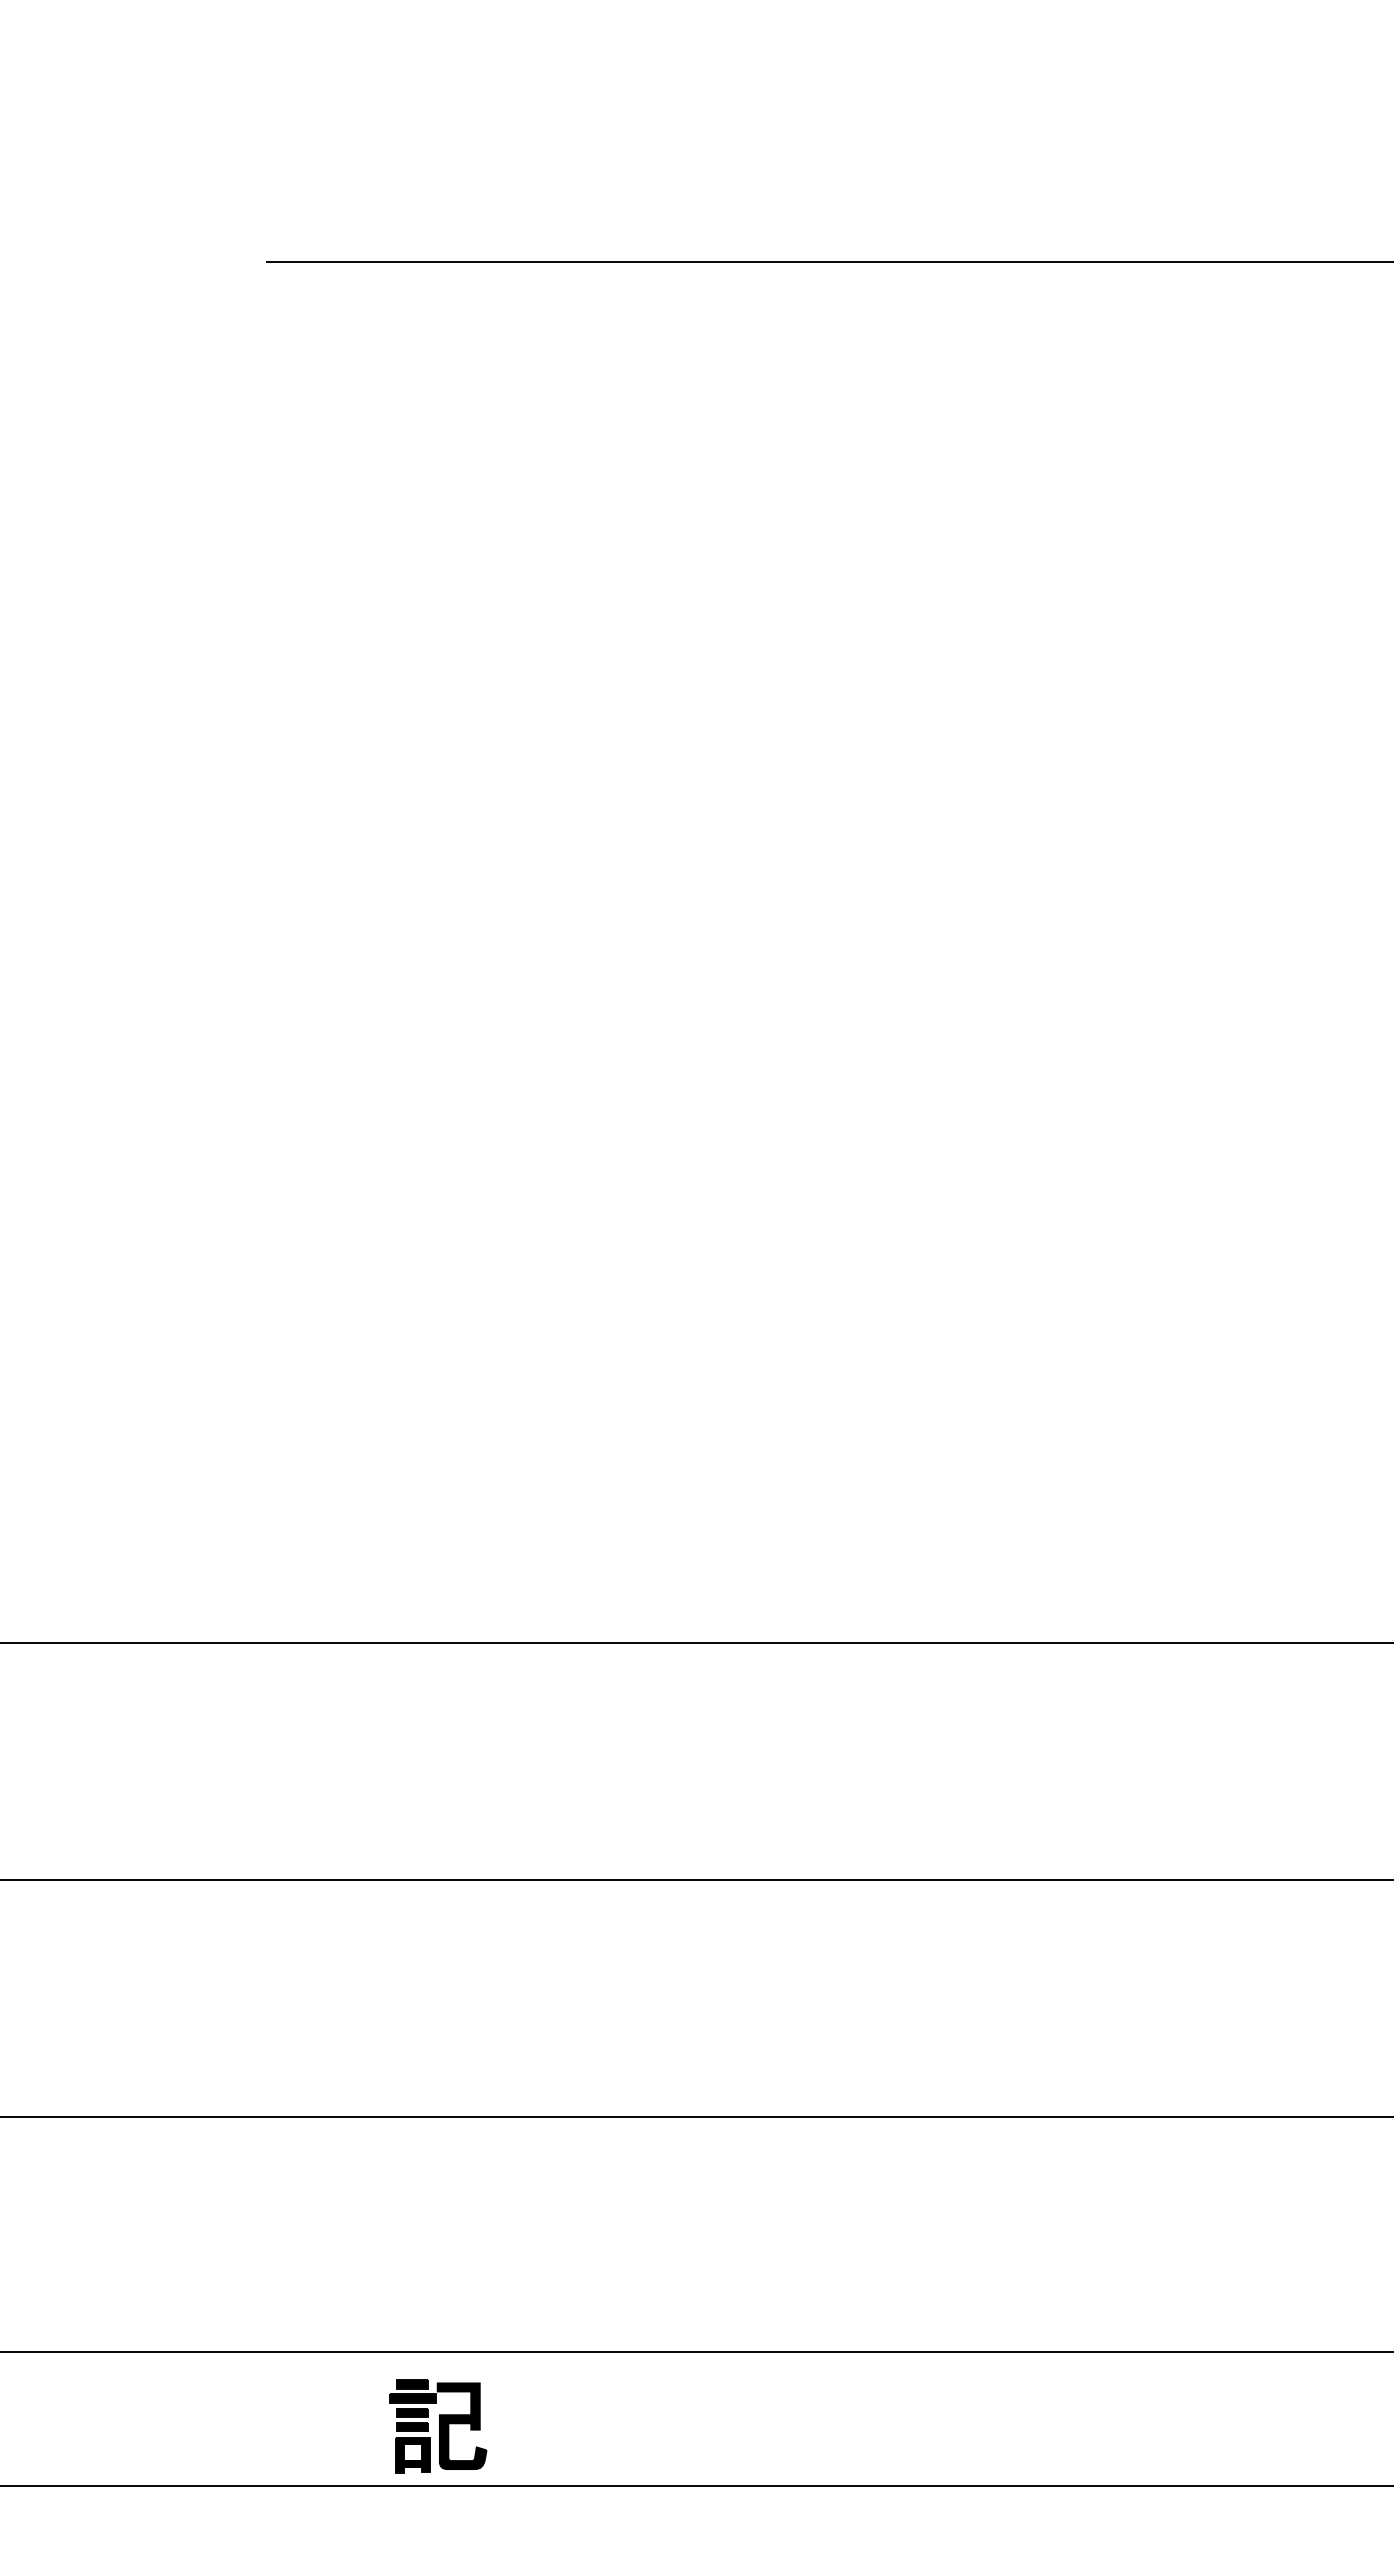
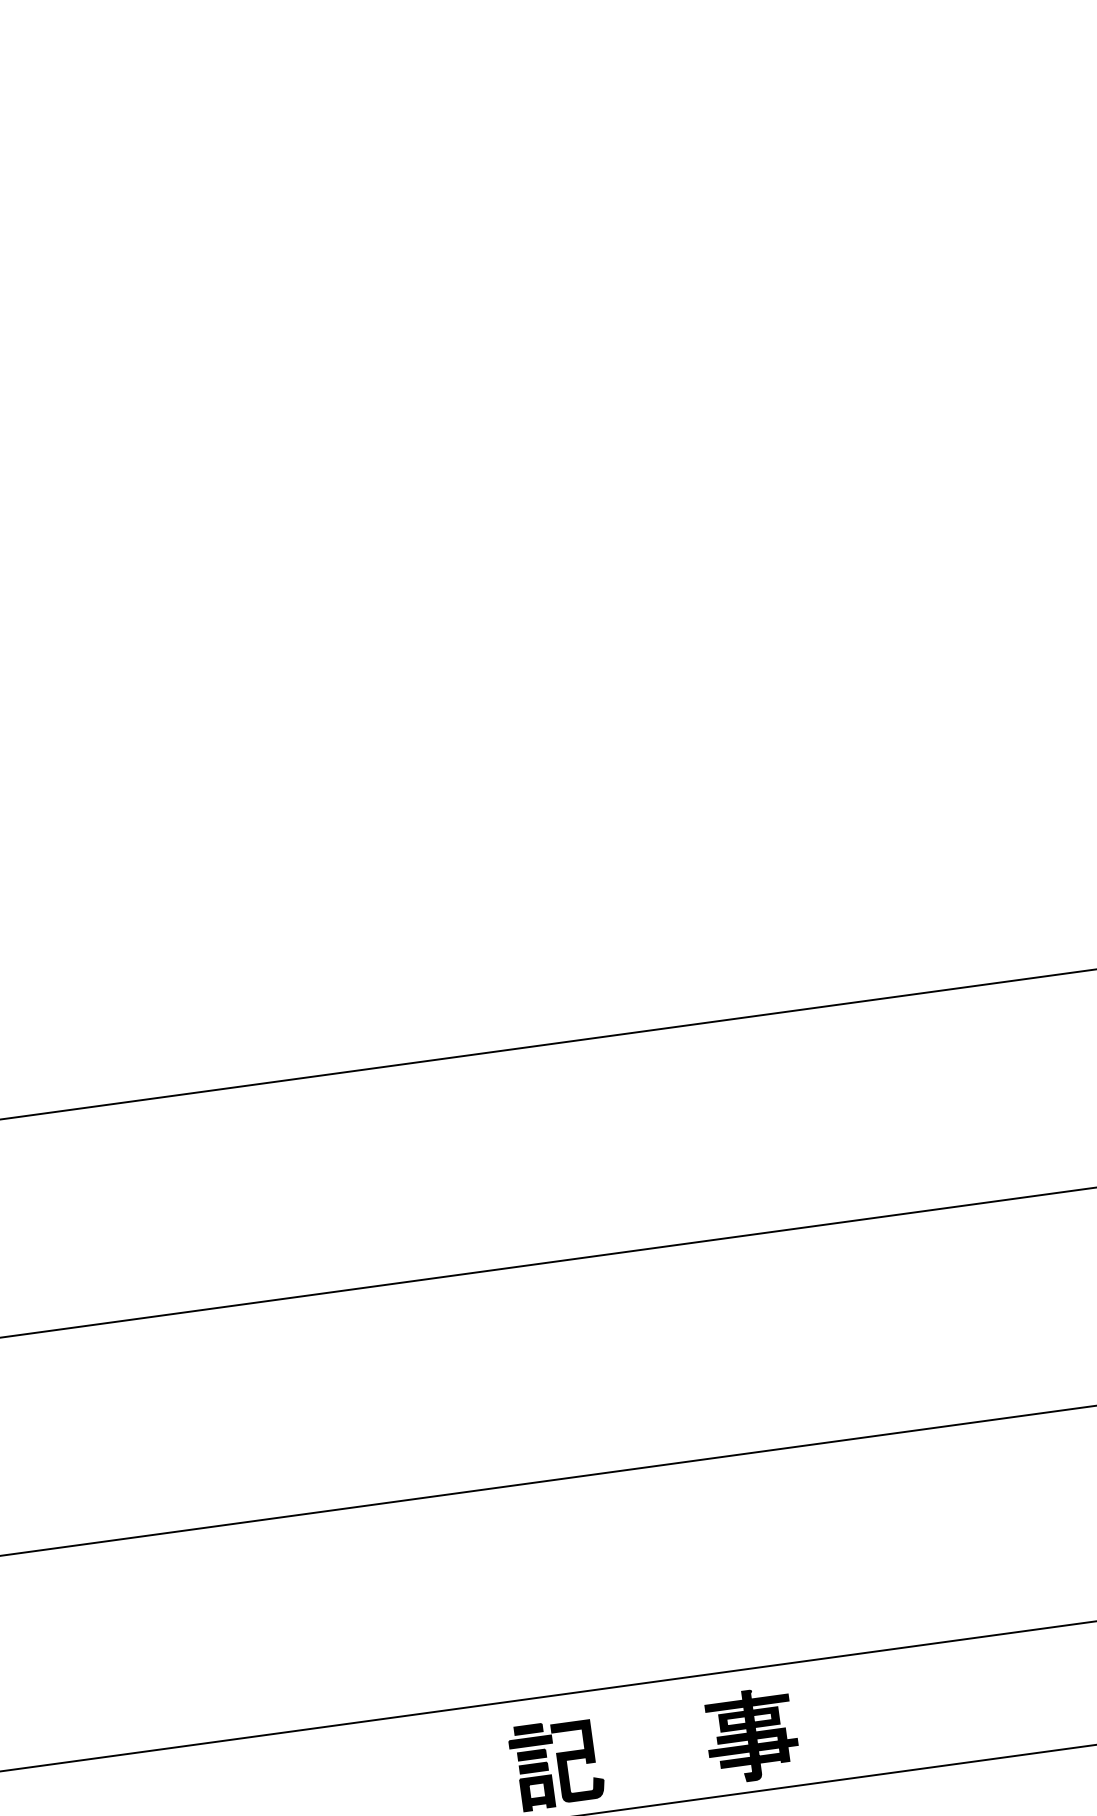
part: (653, 2424) -> (751, 1735), added

